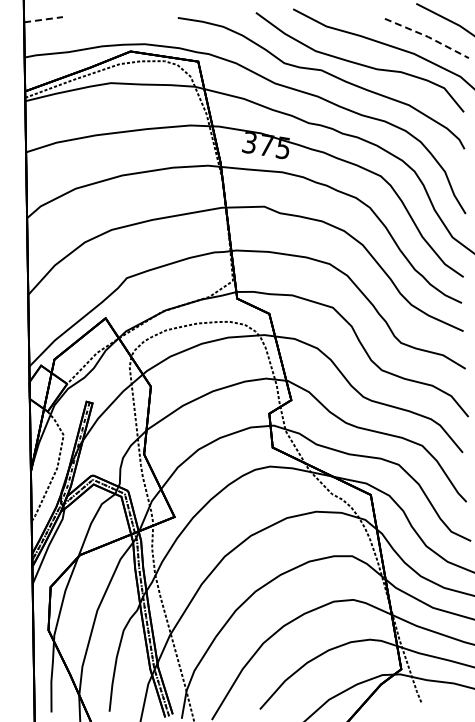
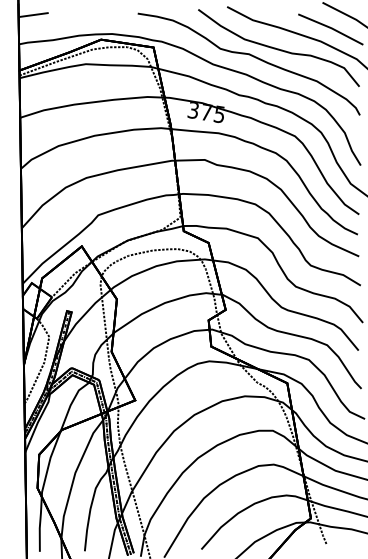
line: (43, 19) -> (33, 14), dashed -> solid
line: (428, 36) -> (332, 28), dashed -> solid

